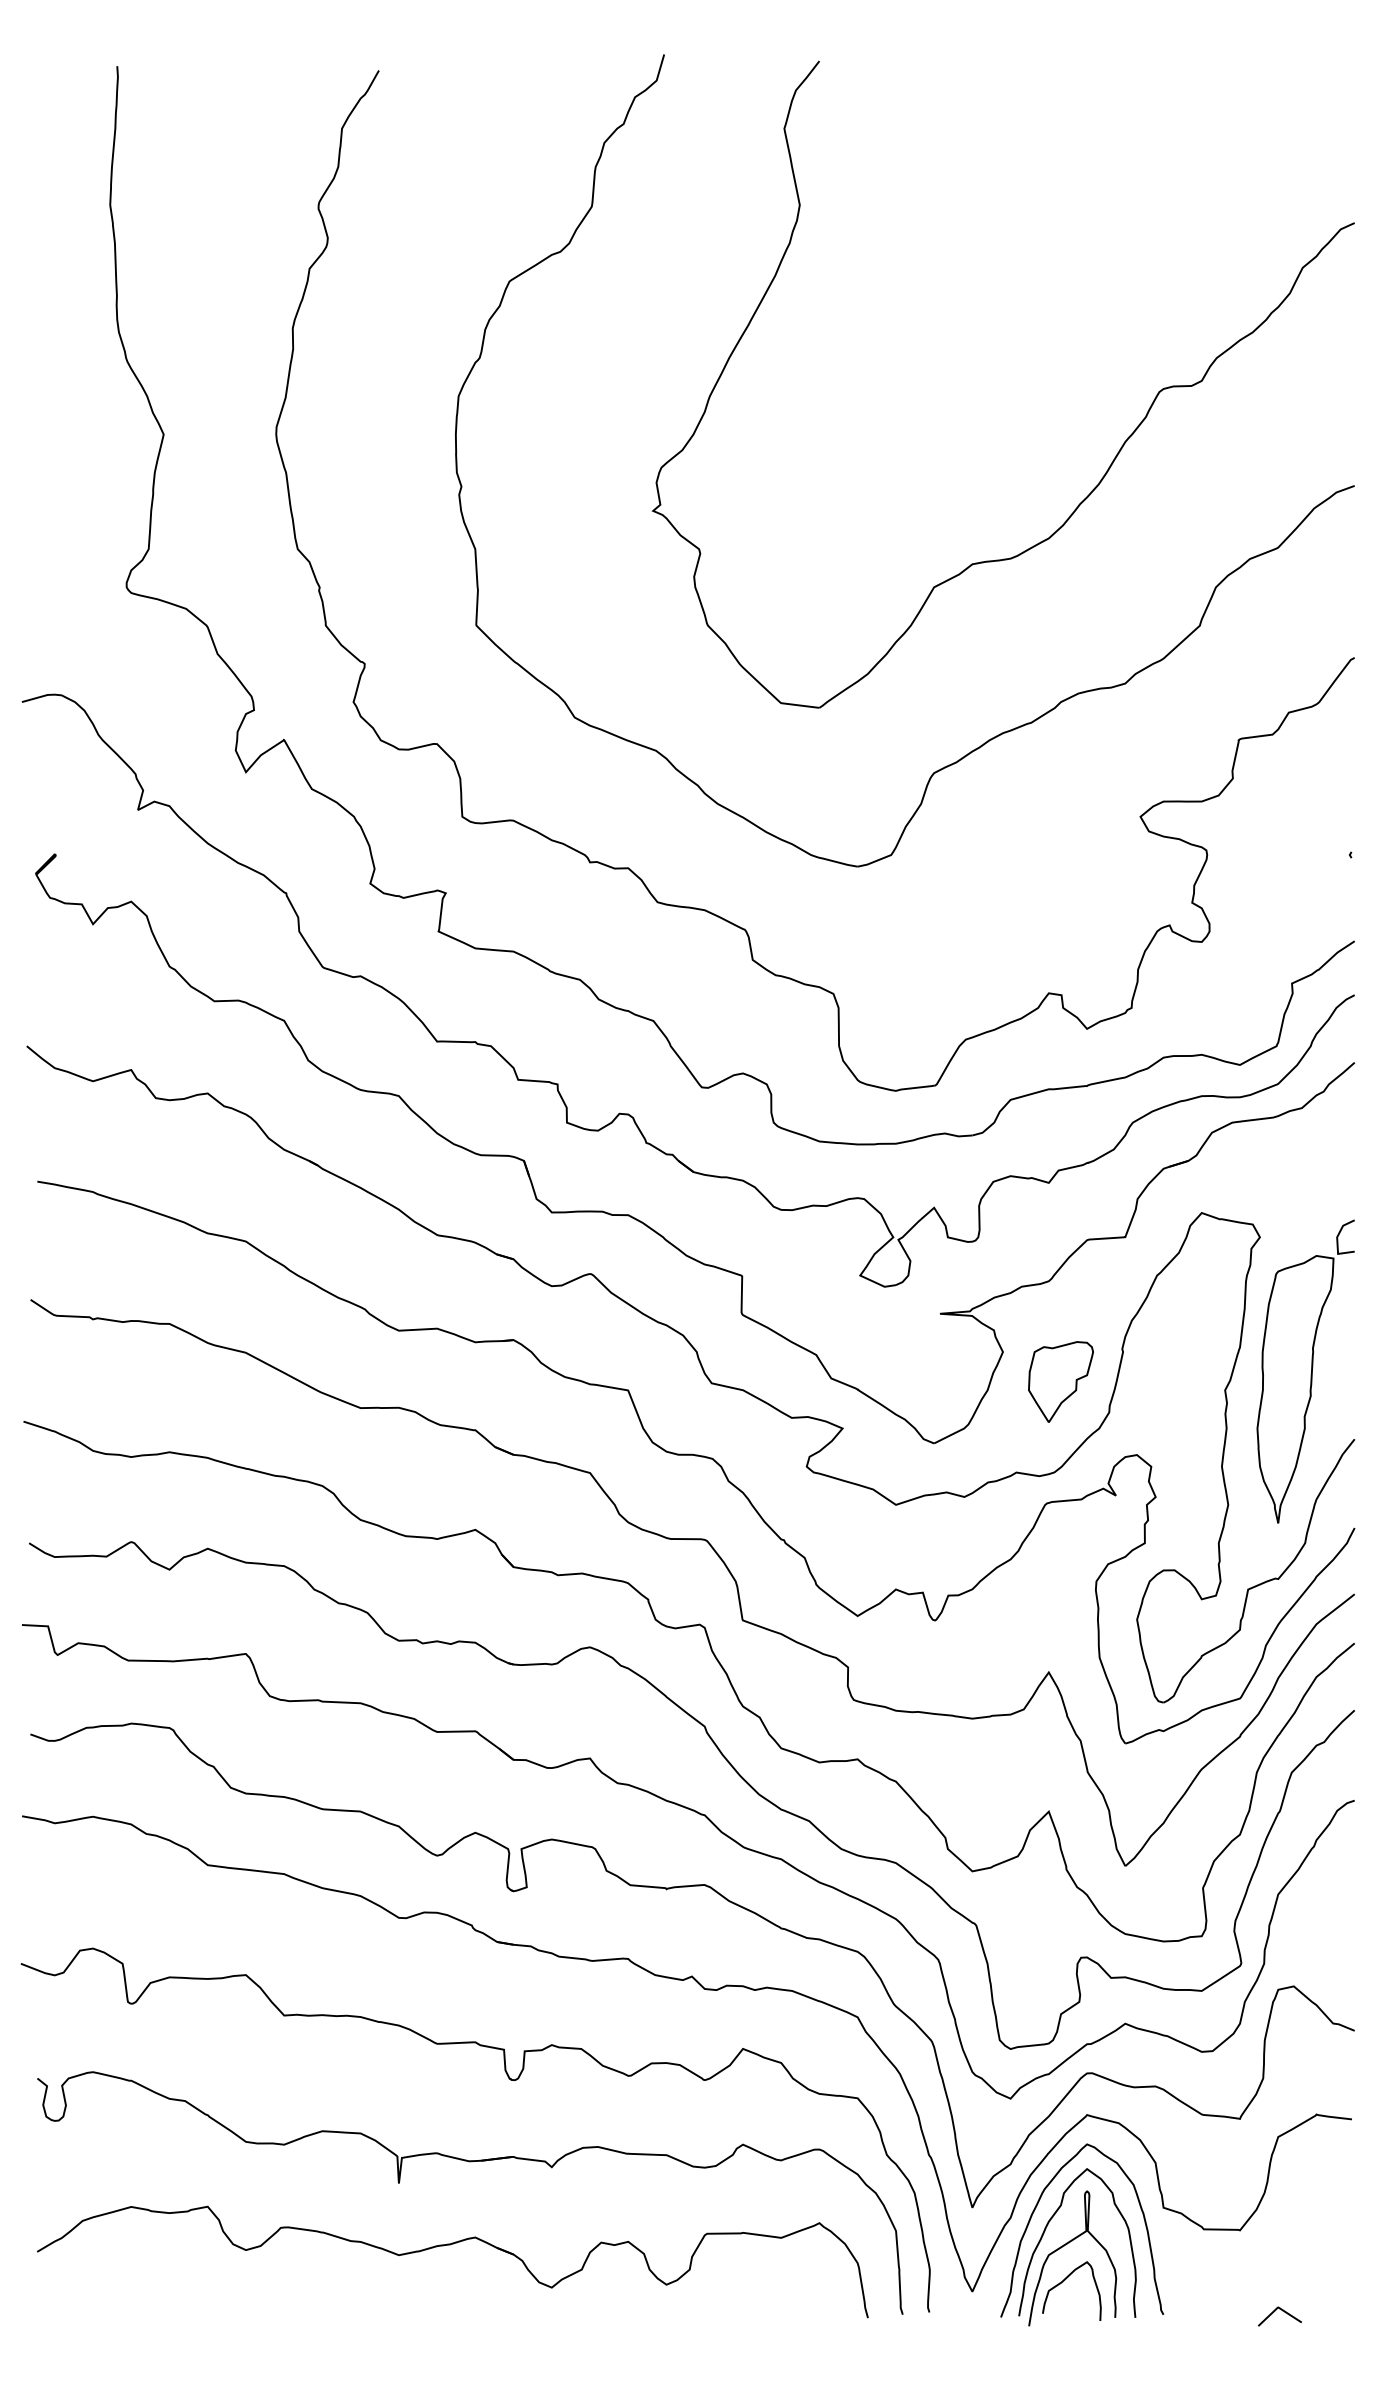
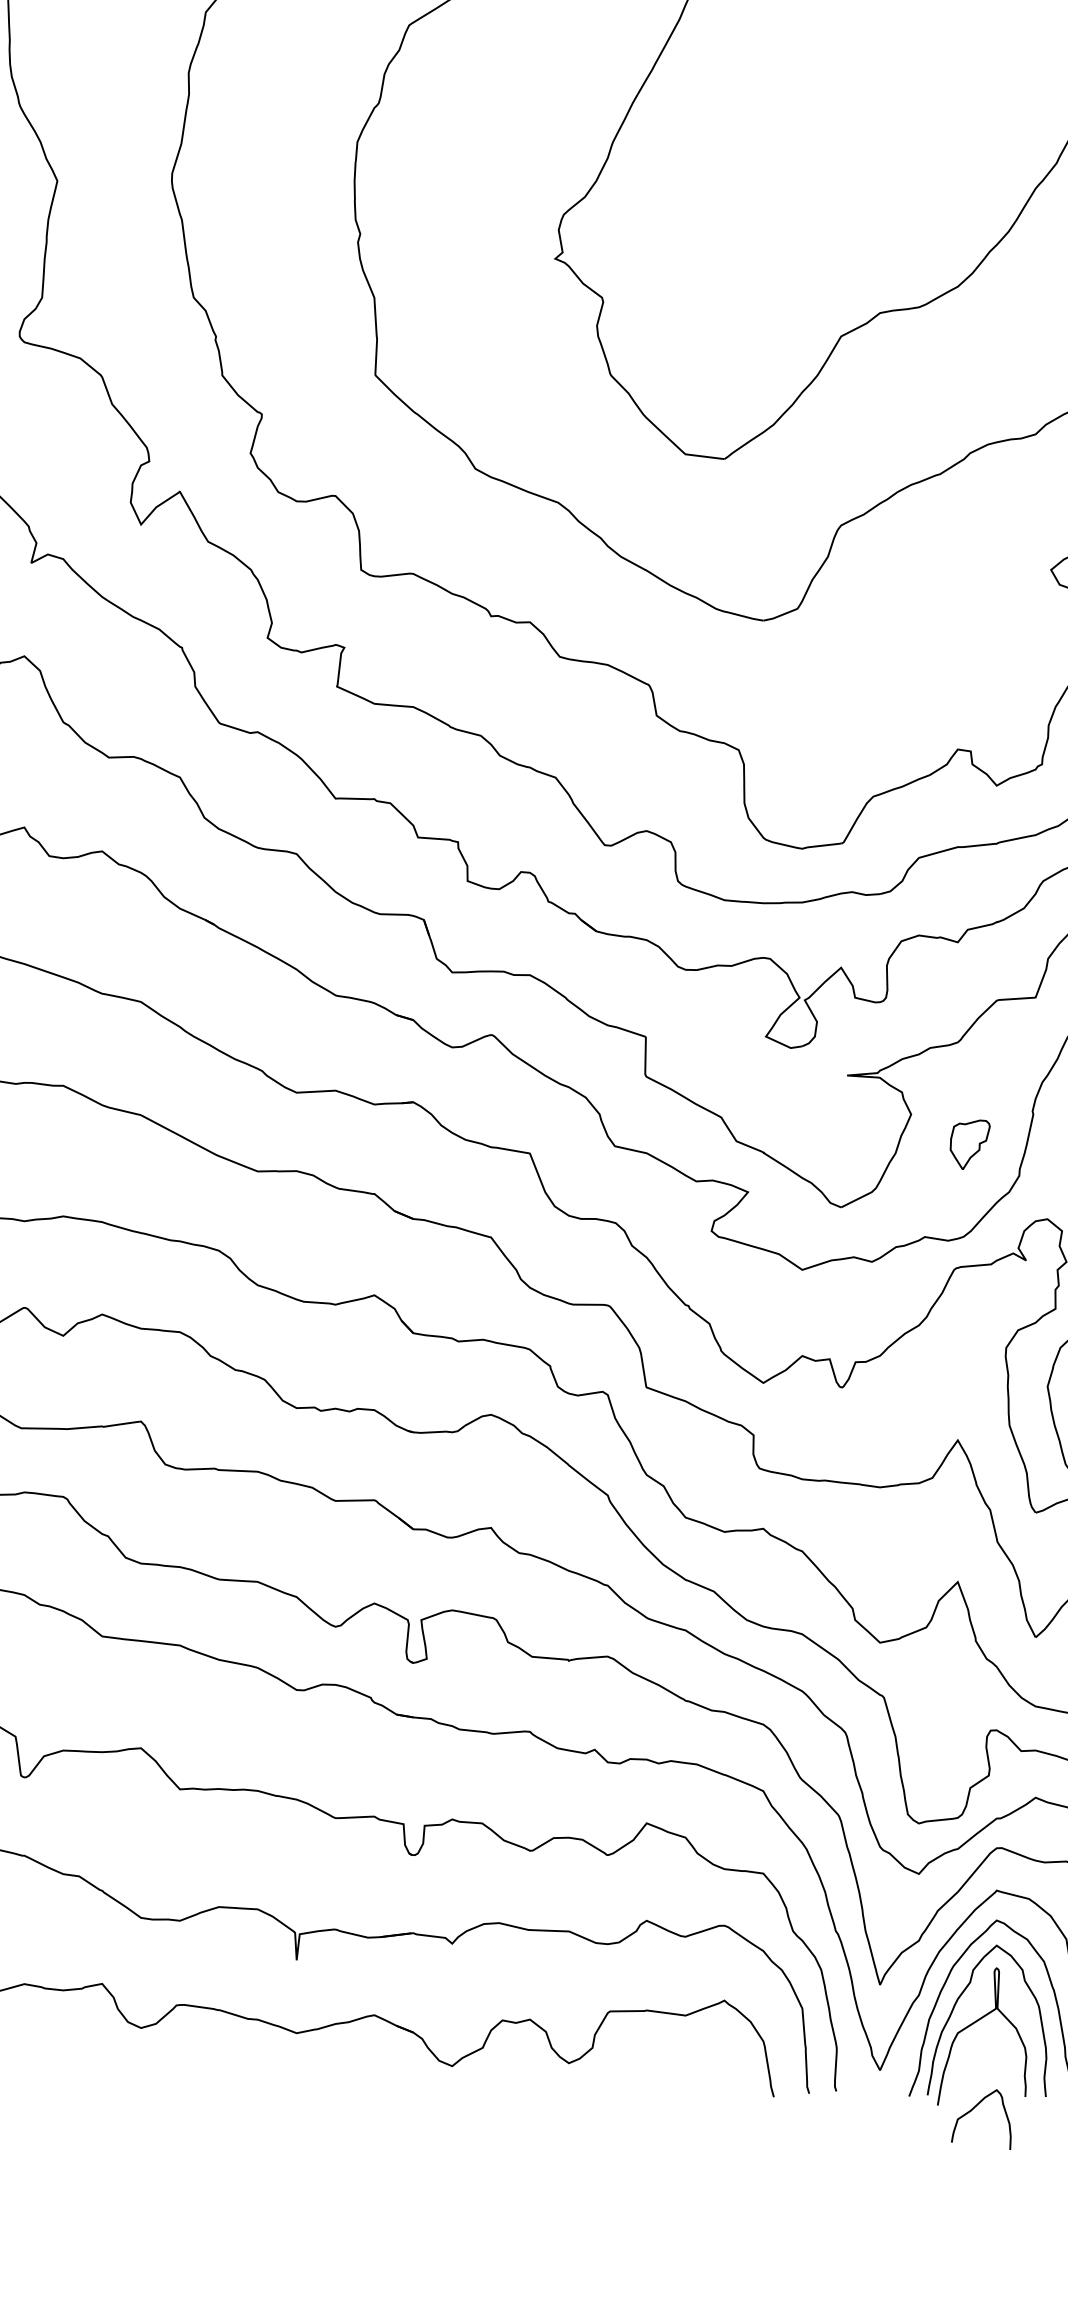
part: (1060, 1381) -> (969, 1144), size x0.6
curve: (1064, 2281) -> (973, 2109), moved

